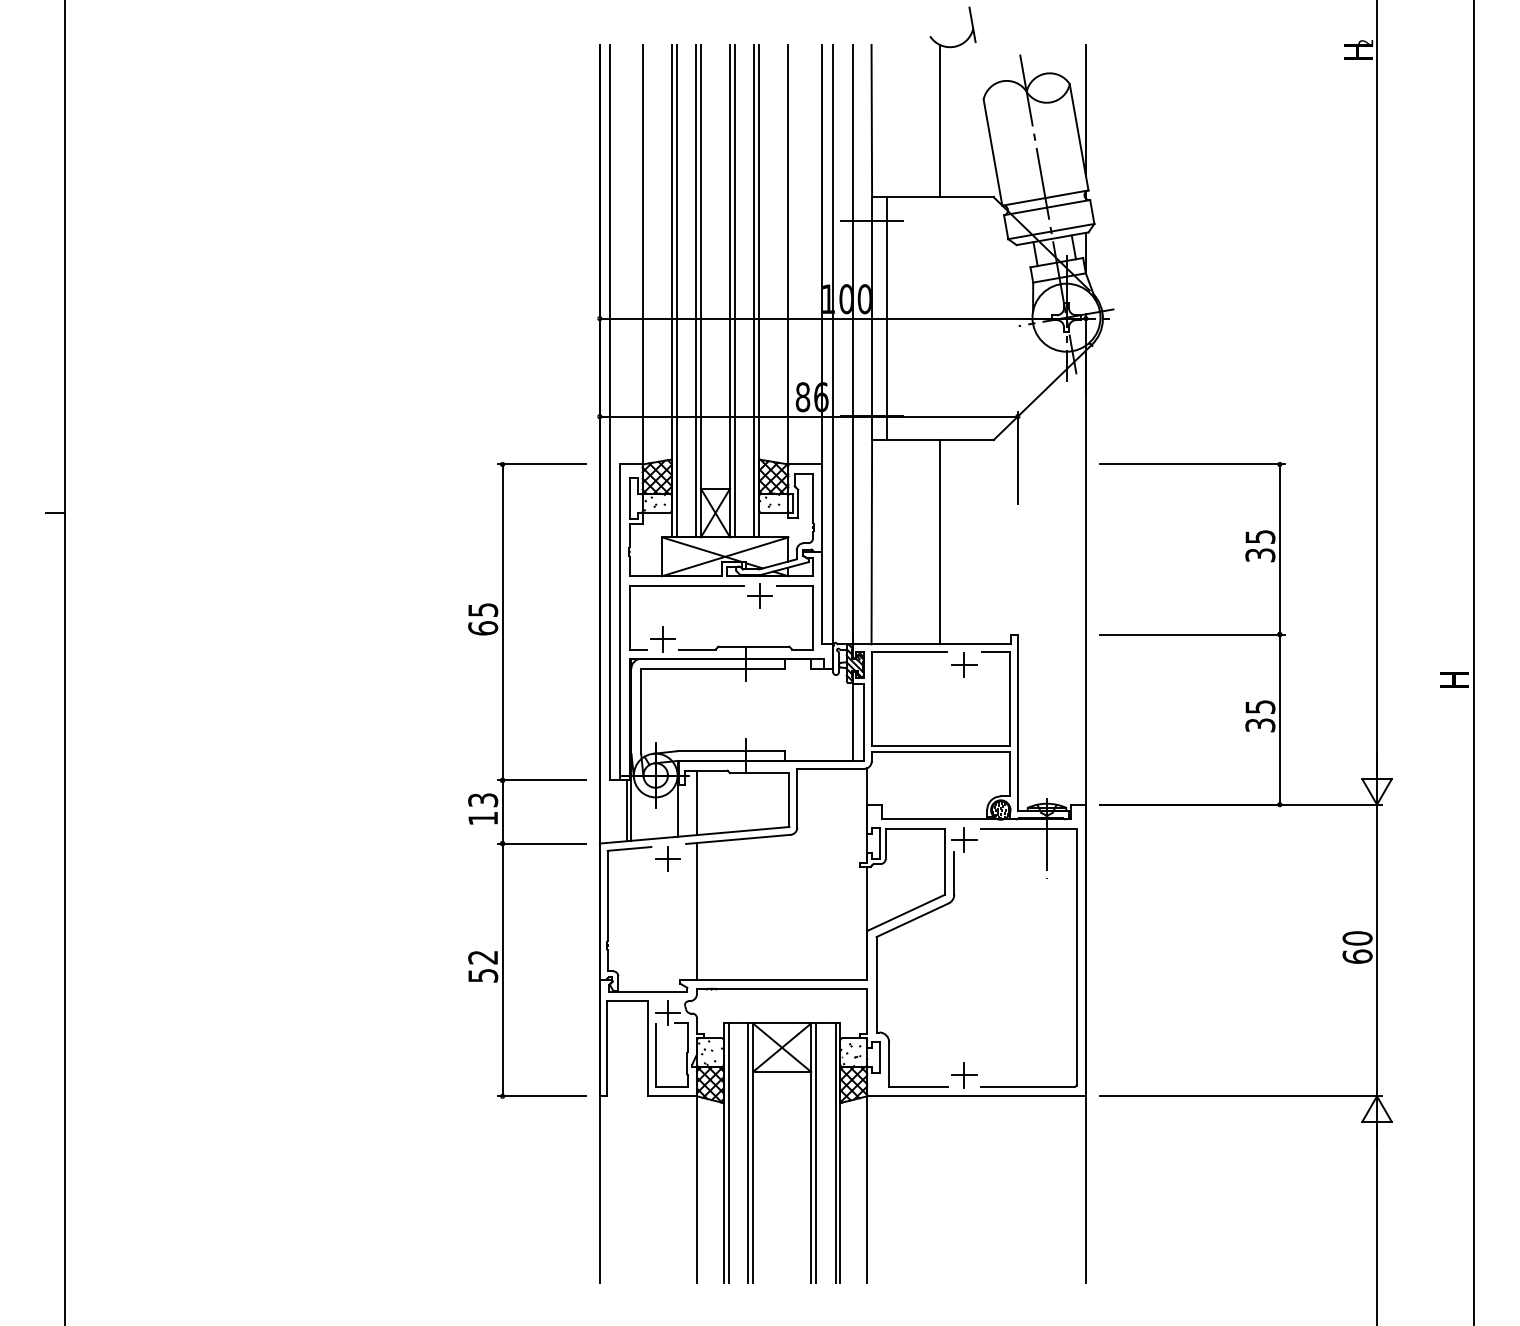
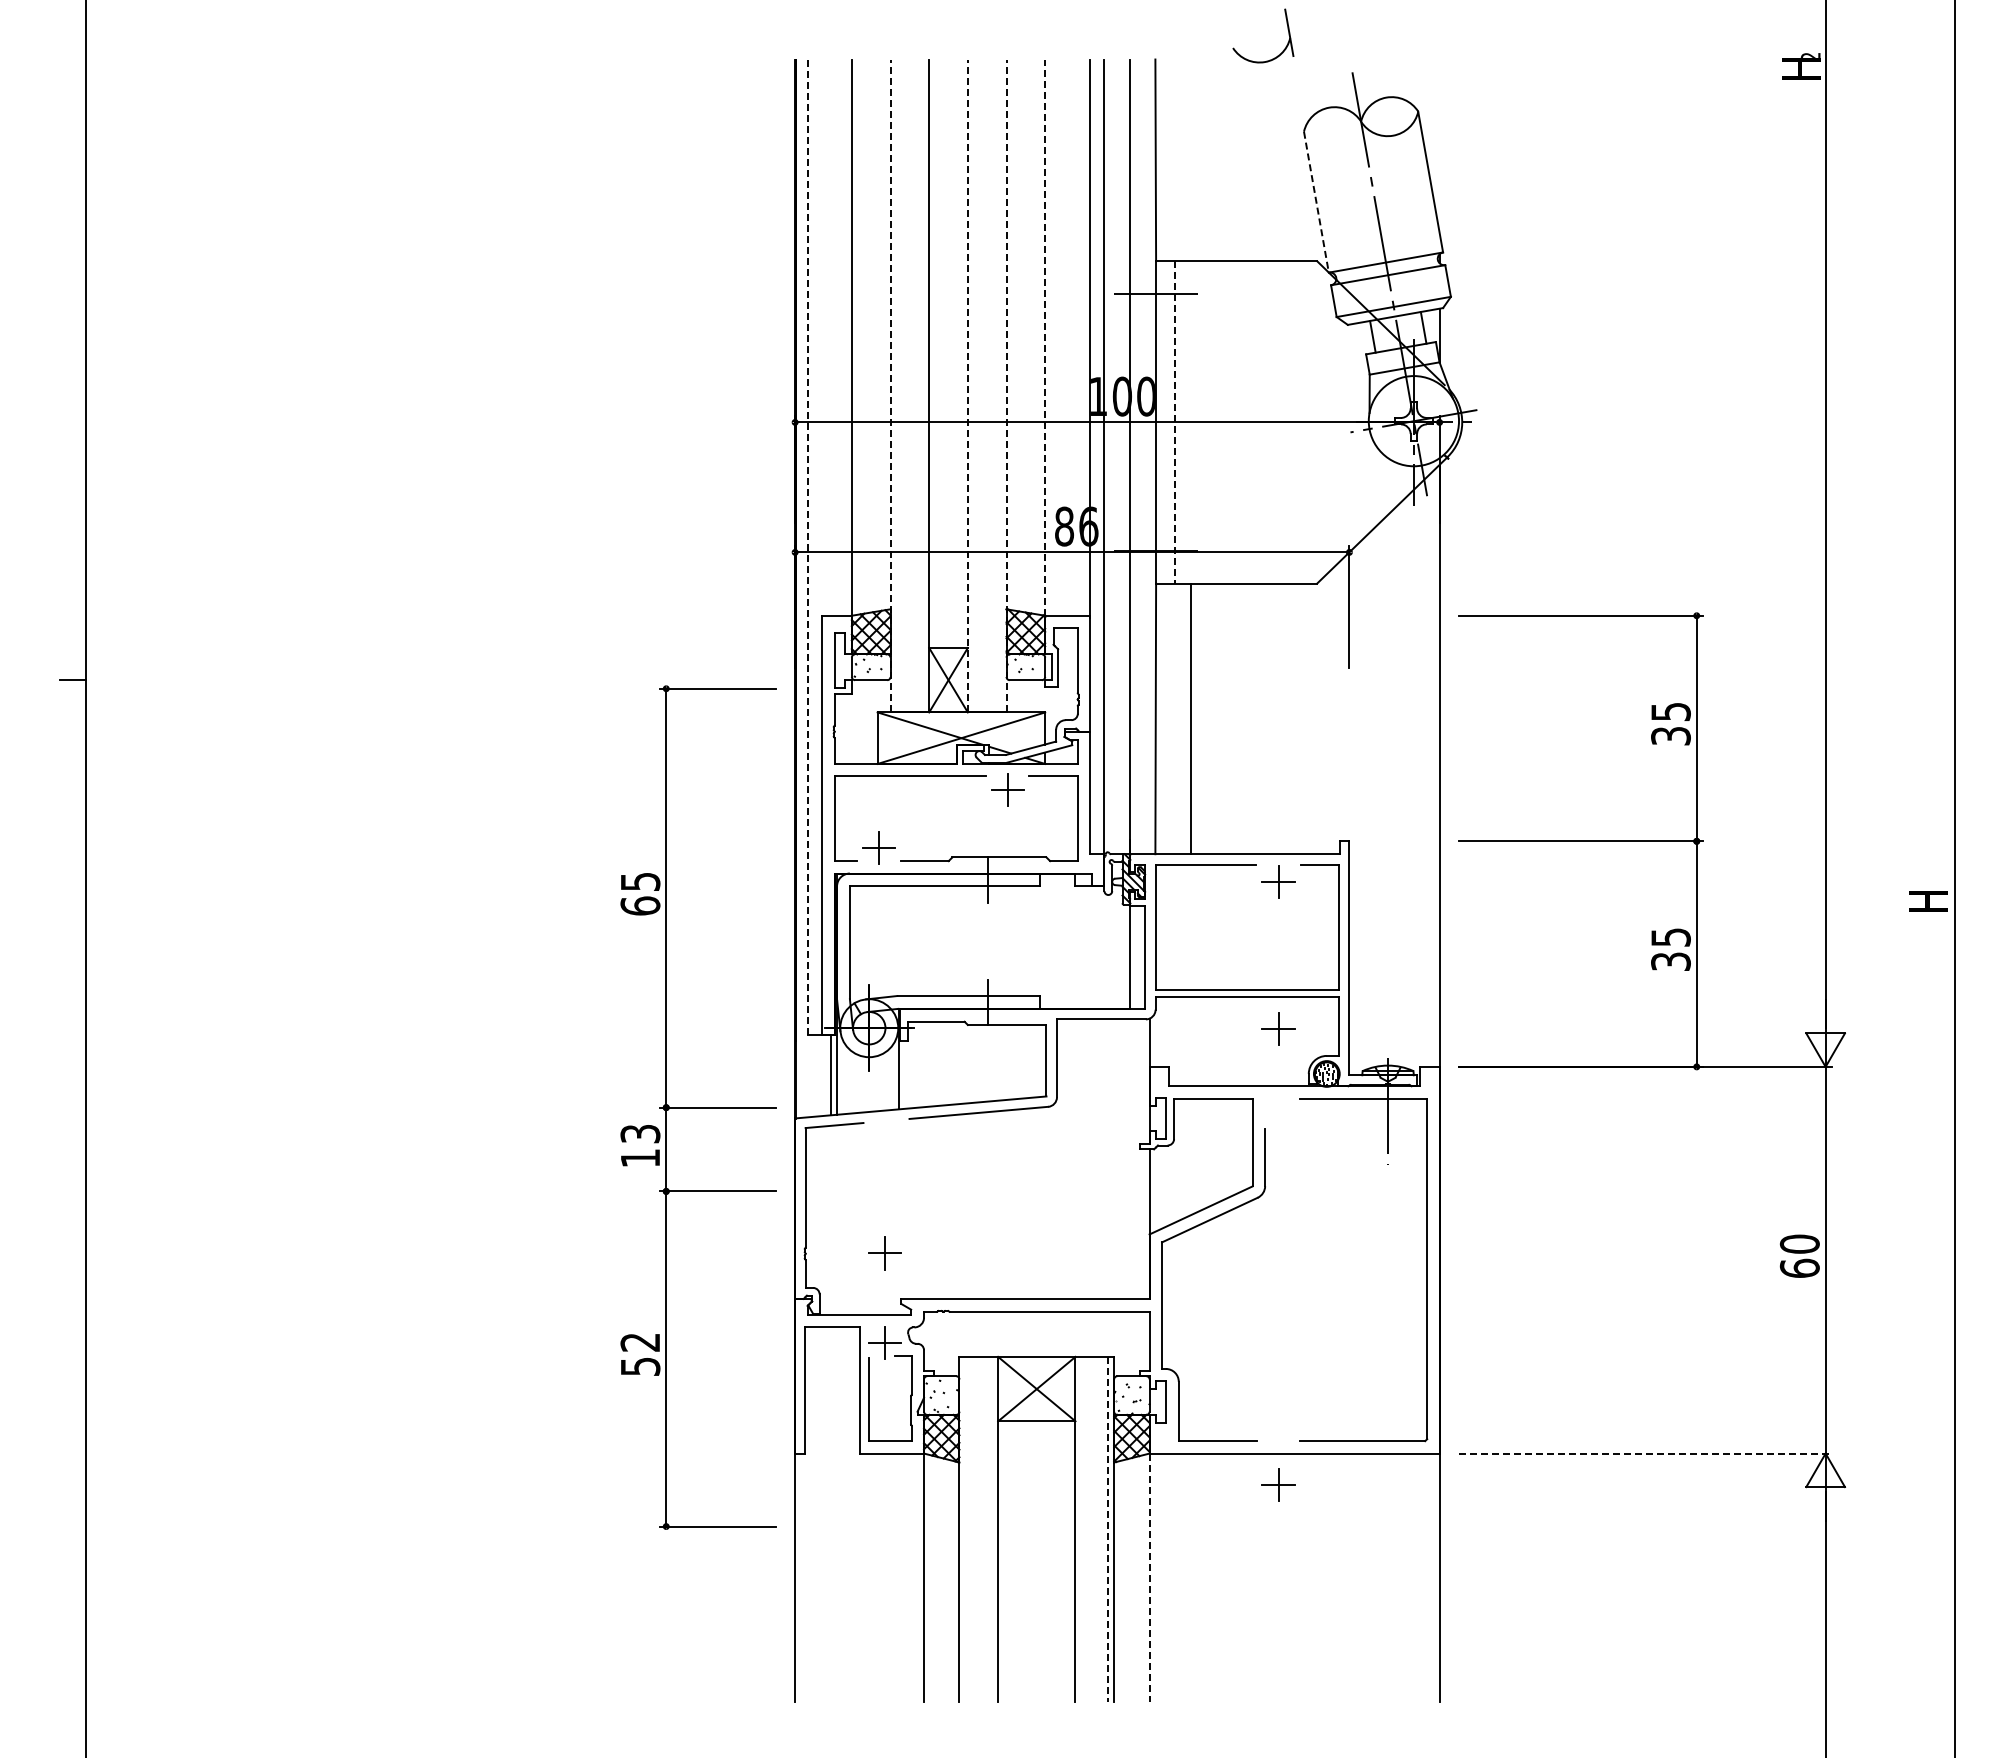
line: (1085, 109) -> (1439, 145), removed
line: (939, 121) -> (1245, 160), removed
line: (993, 152) -> (1316, 202), solid -> dashed
line: (788, 254) -> (1045, 337), solid -> dashed
line: (671, 290) -> (890, 385), solid -> dashed
line: (676, 290) -> (896, 385), removed
line: (695, 290) -> (922, 385), removed
line: (729, 290) -> (967, 385), solid -> dashed
line: (735, 290) -> (974, 385), removed
line: (754, 290) -> (1000, 385), removed
line: (759, 290) -> (1006, 385), solid -> dashed
line: (886, 318) -> (1175, 422), solid -> dashed
line: (609, 412) -> (808, 547), solid -> dashed
line: (939, 541) -> (1190, 718), moved
part: (526, 780) -> (698, 1107), moved
line: (697, 802) -> (924, 1064), removed
part: (964, 839) -> (1278, 1028), moved
part: (667, 858) -> (884, 1253), moved
line: (697, 910) -> (924, 1207), removed
part: (964, 1075) -> (1278, 1484), moved
line: (1241, 1096) -> (1645, 1453), solid -> dashed
line: (728, 1152) -> (965, 1528), removed
line: (747, 1152) -> (991, 1528), removed
line: (815, 1152) -> (1081, 1528), removed
line: (835, 1153) -> (1107, 1529), solid -> dashed
line: (867, 1190) -> (1149, 1578), solid -> dashed

